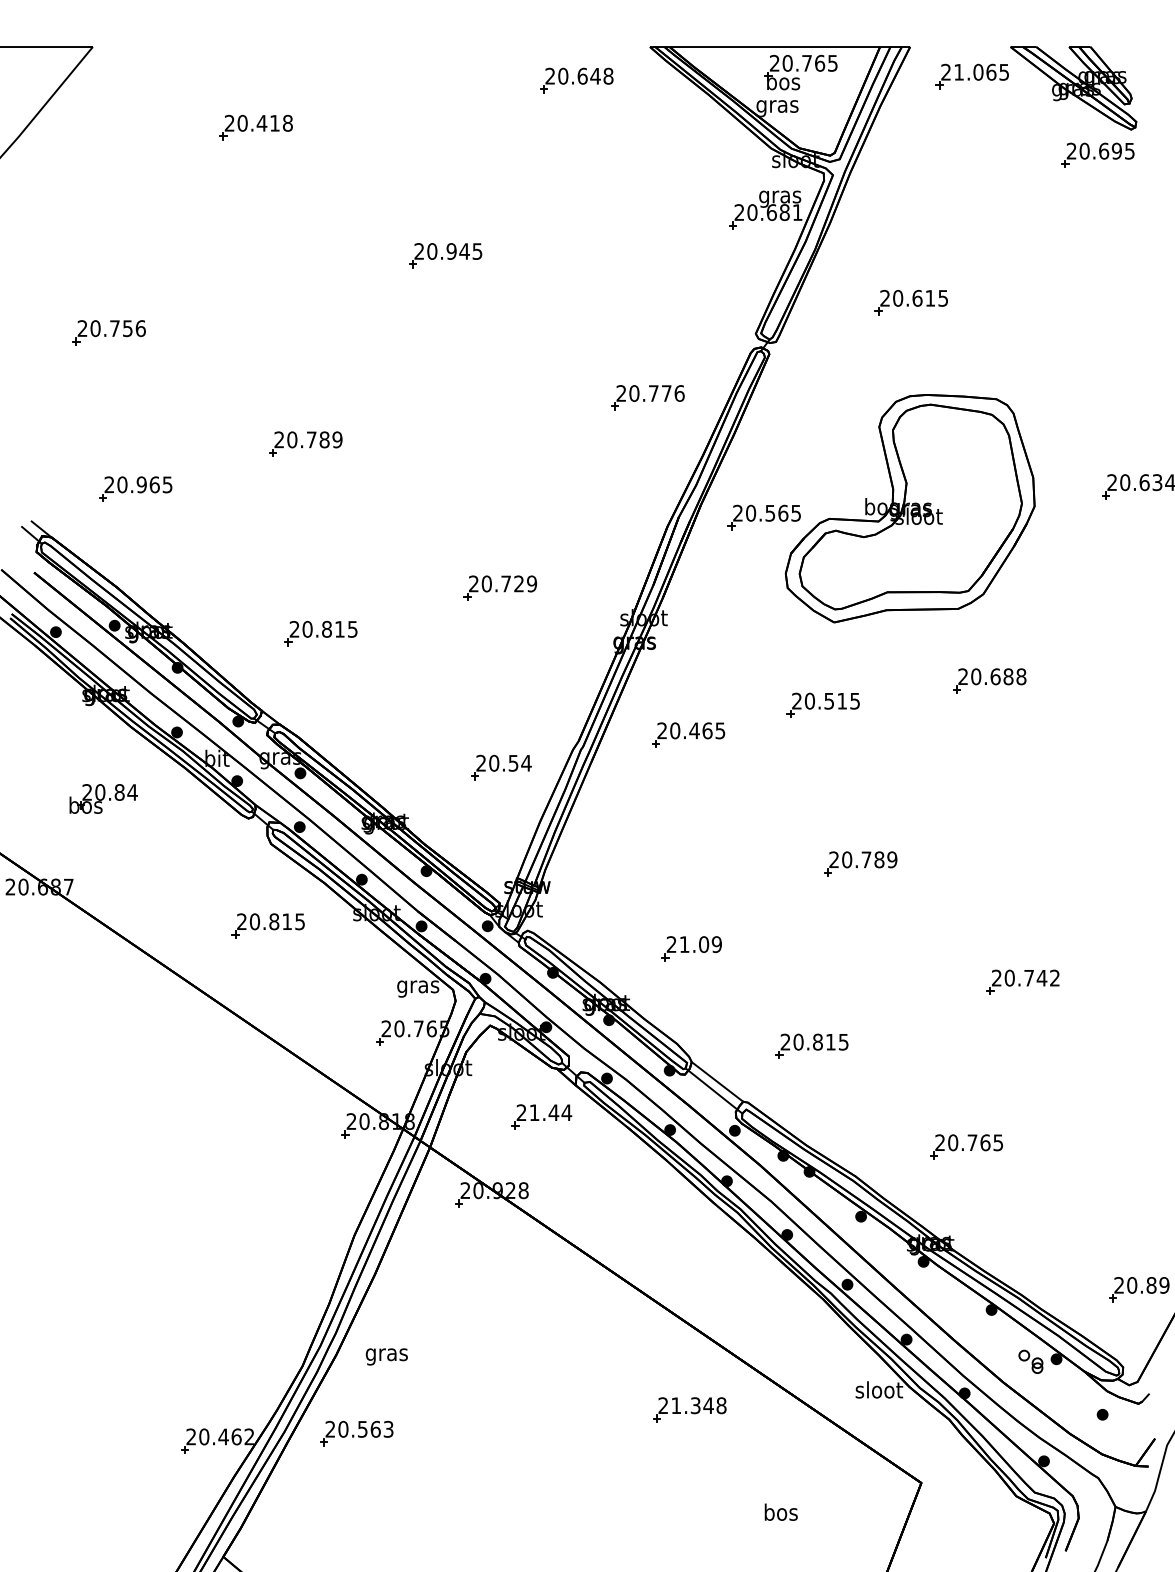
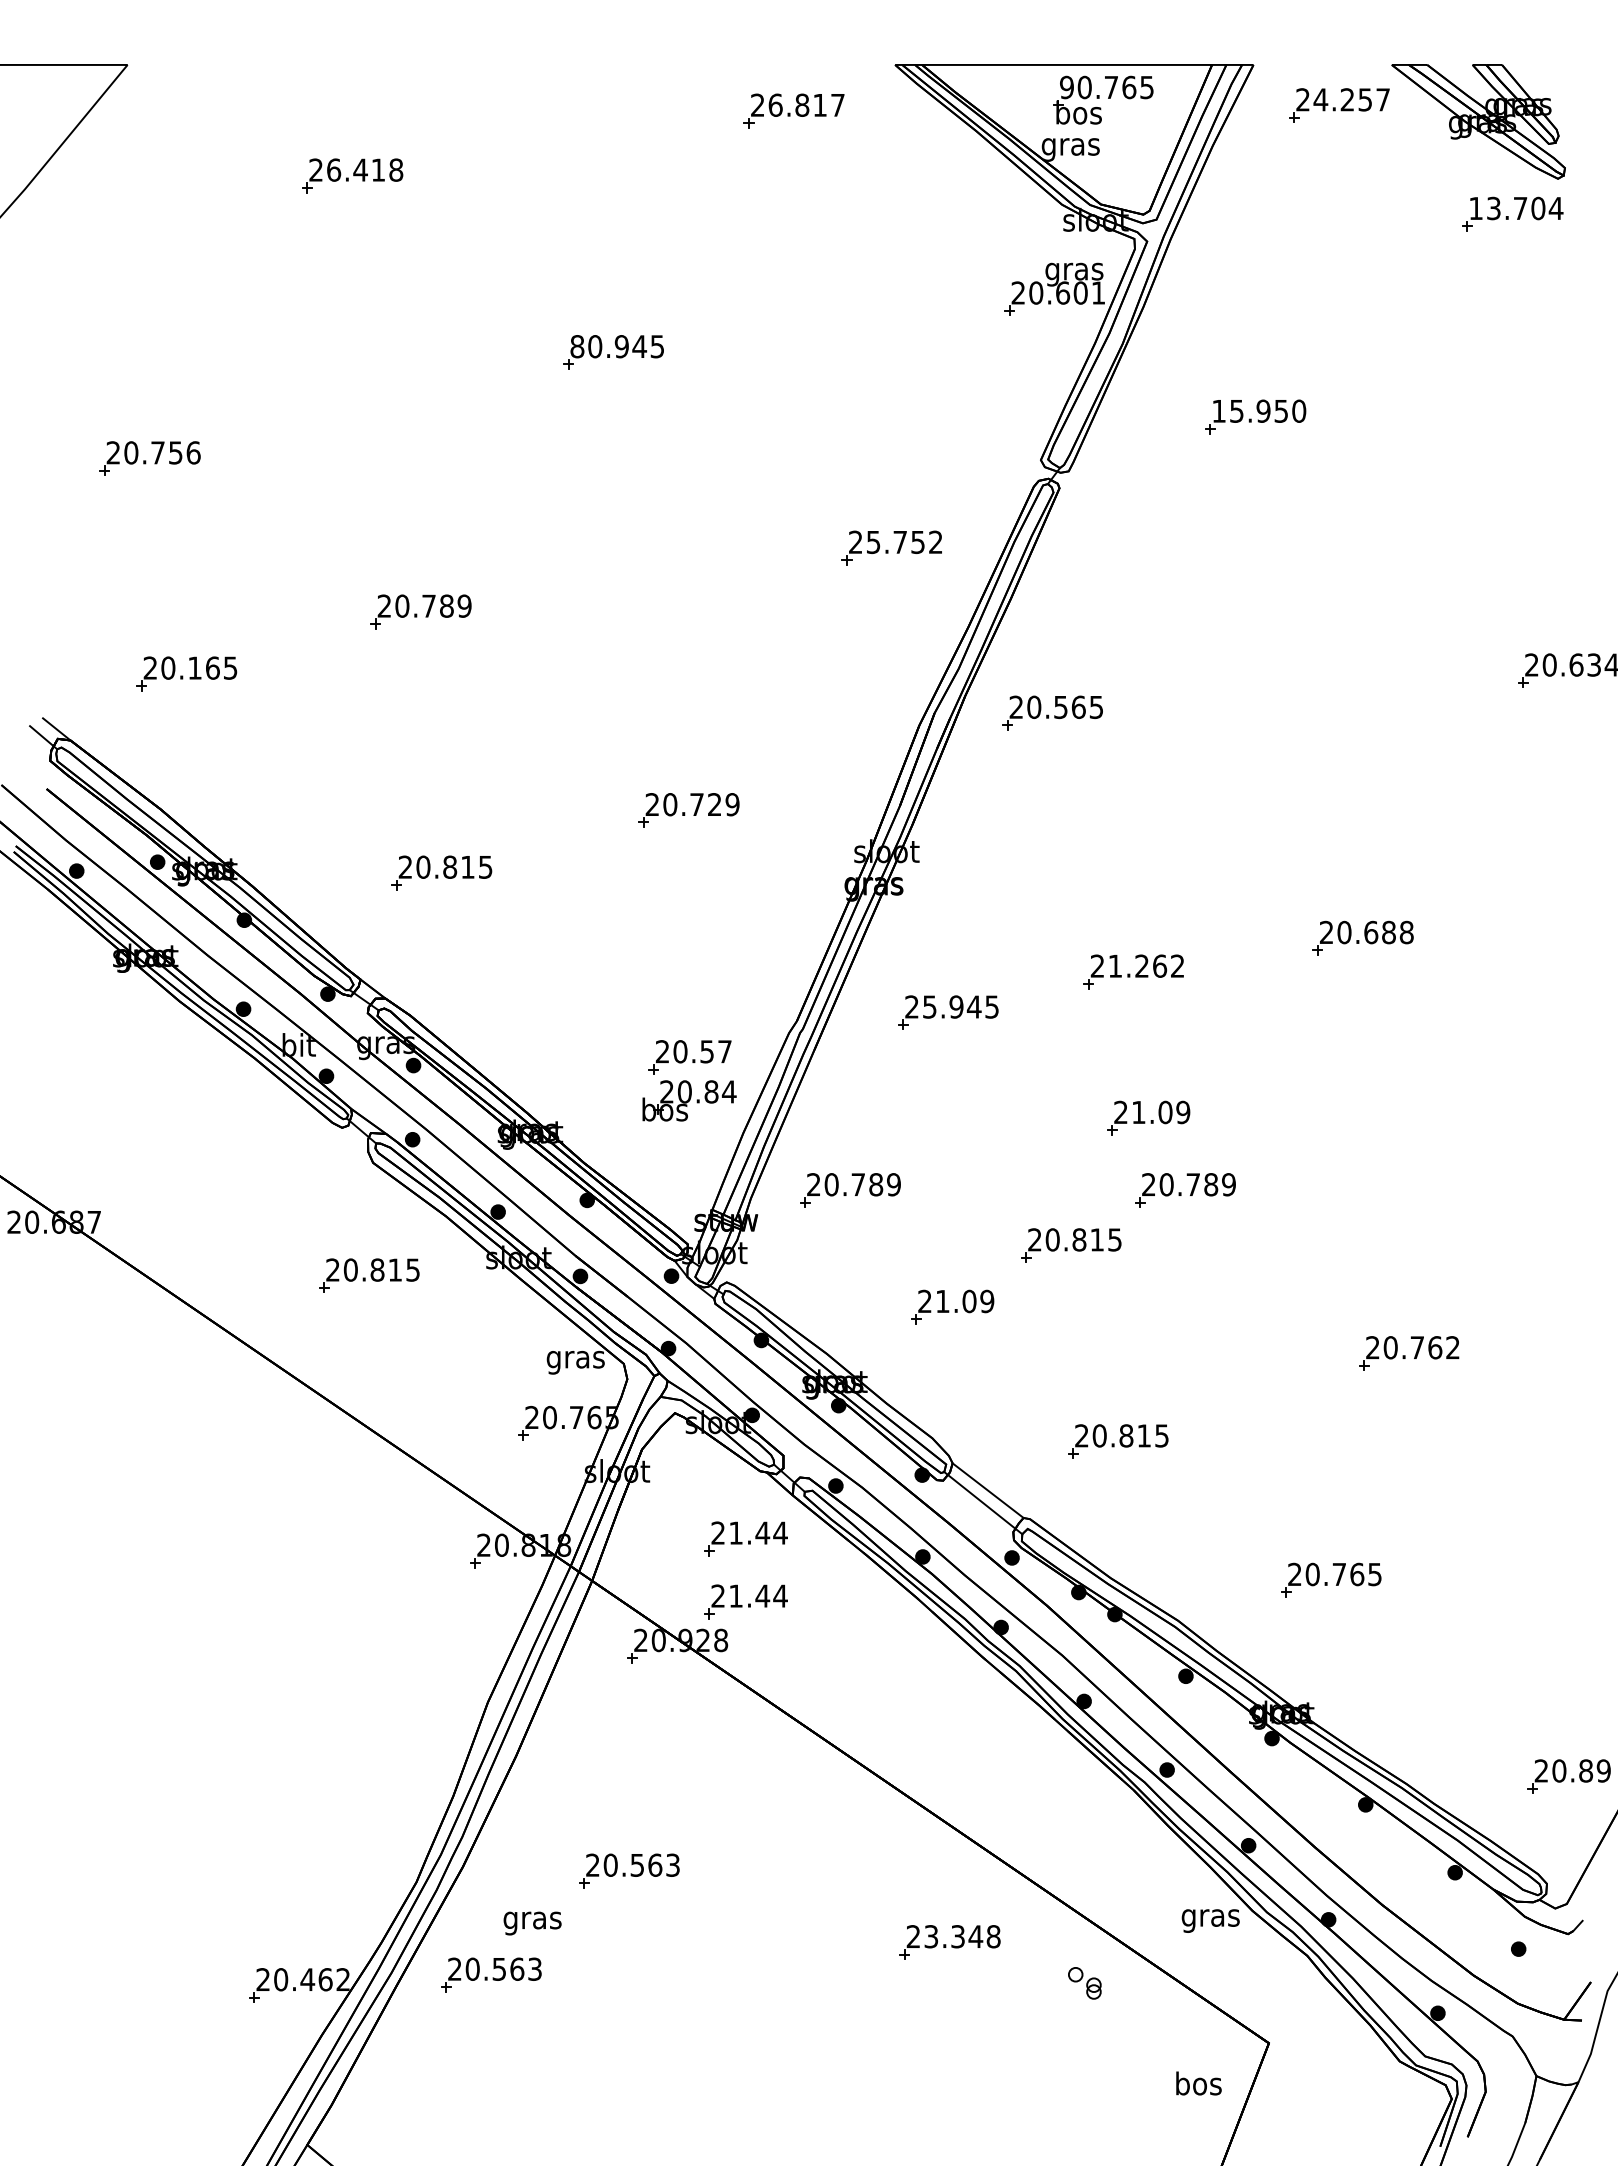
text: (774, 63) -> (1066, 87), 20.765 -> 90.765
text: (981, 72) -> (1351, 99), 21.065 -> 24.257
text: (585, 75) -> (806, 104), 20.648 -> 26.817
text: (243, 122) -> (334, 169), 20.418 -> 26.418
text: (1101, 151) -> (1516, 208), 20.695 -> 13.704
text: (784, 212) -> (1080, 292), 20.681 -> 20.601
text: (419, 251) -> (577, 346), 20.945 -> 80.945
text: (914, 297) -> (1259, 410), 20.615 -> 15.950
text: (656, 393) -> (904, 542), 20.776 -> 25.752
text: (141, 484) -> (194, 667), 20.965 -> 20.165
part: (910, 508) -> (1253, 700), removed
text: (832, 700) -> (1146, 965), 20.515 -> 21.262
text: (690, 730) -> (951, 1006), 20.465 -> 25.945
text: (526, 763) -> (724, 1051), 20.54 -> 20.57
part: (103, 798) -> (689, 1100), moved
part: (833, 811) -> (1148, 1117), added
part: (617, 864) -> (850, 1190), added
part: (778, 903) -> (1071, 1245), added
text: (1041, 978) -> (1434, 1347), 20.742 -> 20.762
part: (541, 1162) -> (745, 1601), added
text: (386, 1356) -> (532, 1923), moved
part: (457, 1357) -> (629, 1870), added
part: (1030, 1362) -> (1084, 1983), moved
text: (878, 1391) -> (1210, 1917), sloot -> gras
text: (676, 1405) -> (931, 1936), 21.348 -> 23.348
text: (780, 1512) -> (1198, 2083), moved

